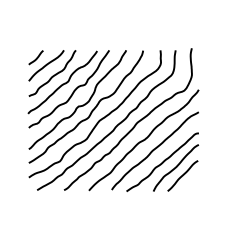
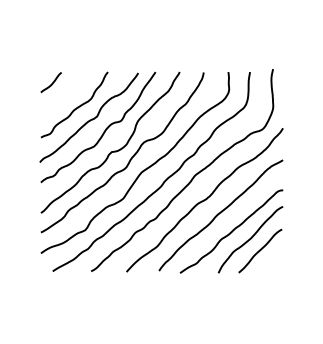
curve: (46, 65) -> (65, 93), removed

